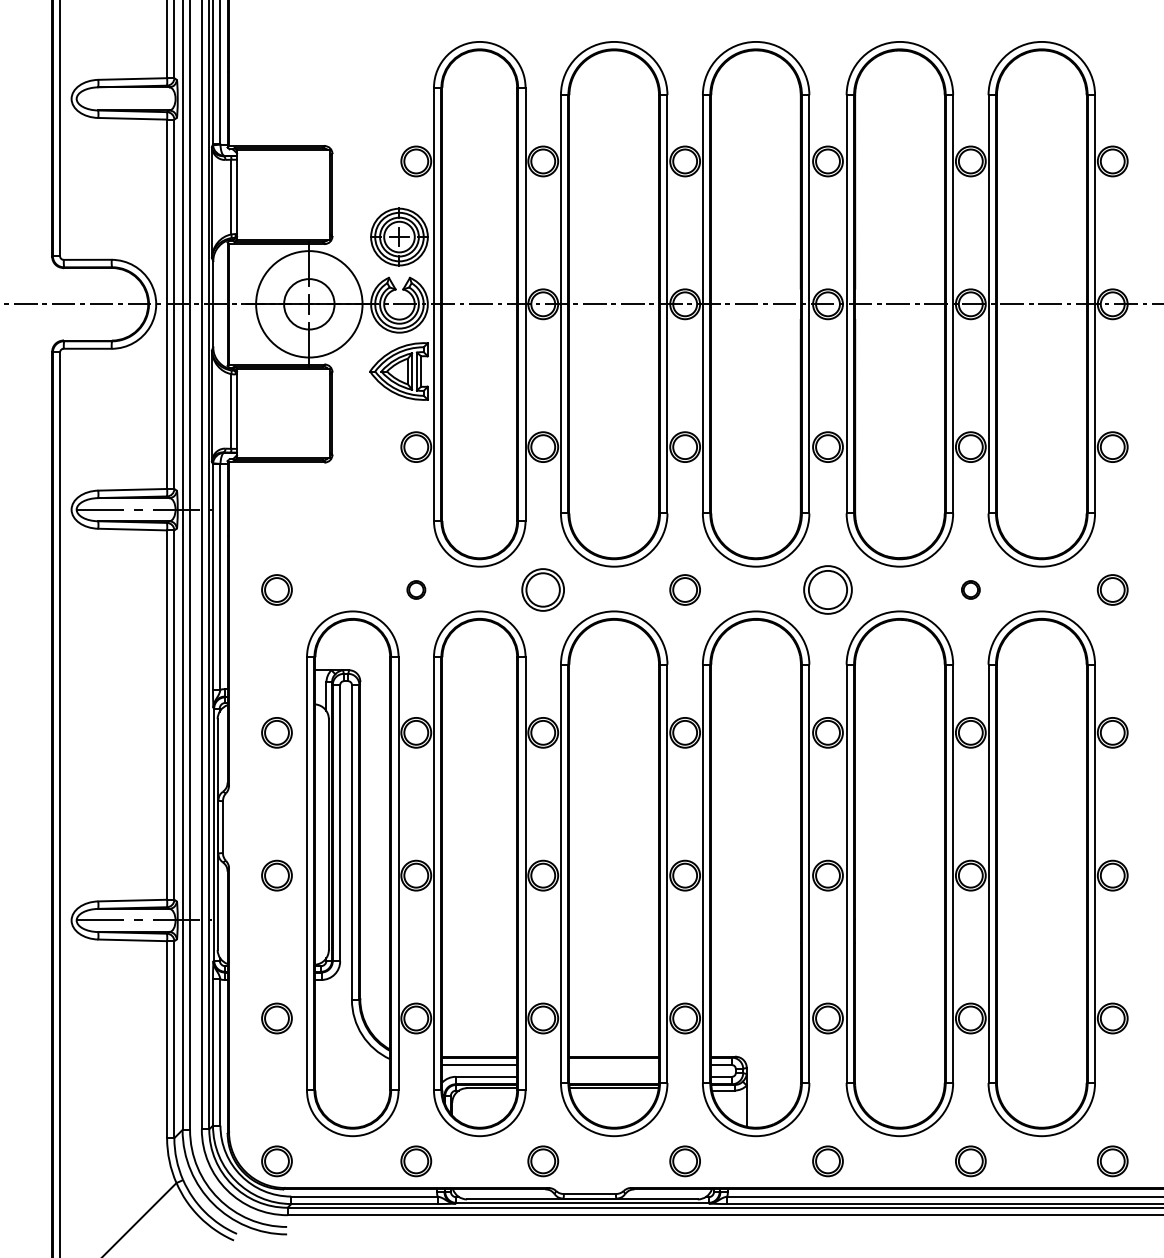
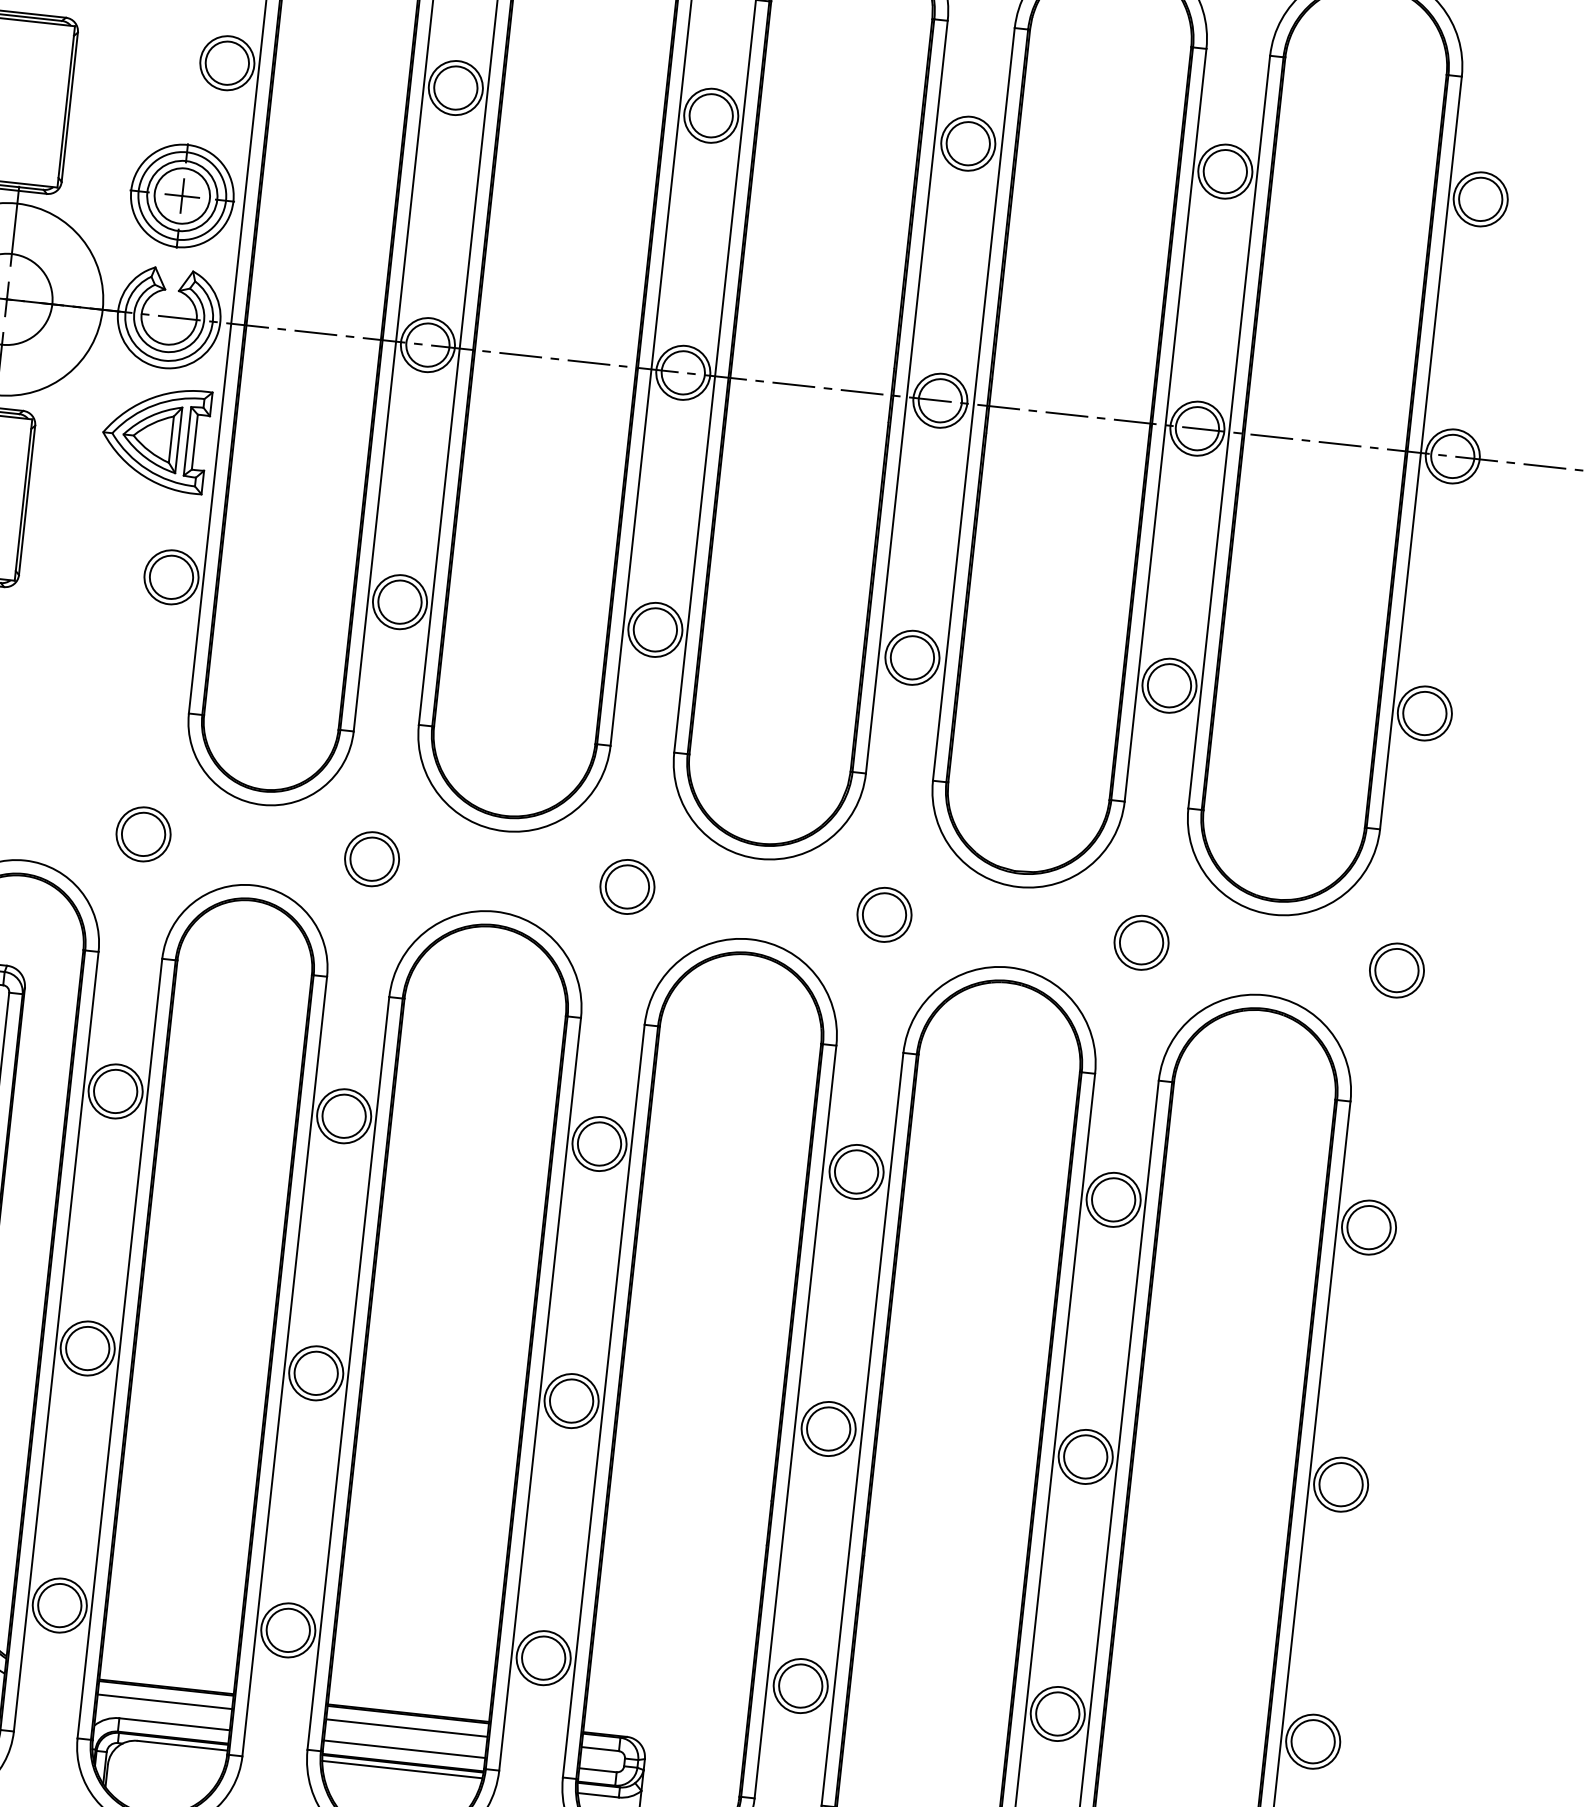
part: (416, 589) -> (144, 833), size x1.67
part: (543, 589) -> (372, 858), size x0.71
part: (827, 589) -> (883, 913), size x0.62
part: (970, 589) -> (1141, 941), size x1.67
line: (614, 1065) -> (407, 1728), added
line: (614, 1076) -> (405, 1748), added

